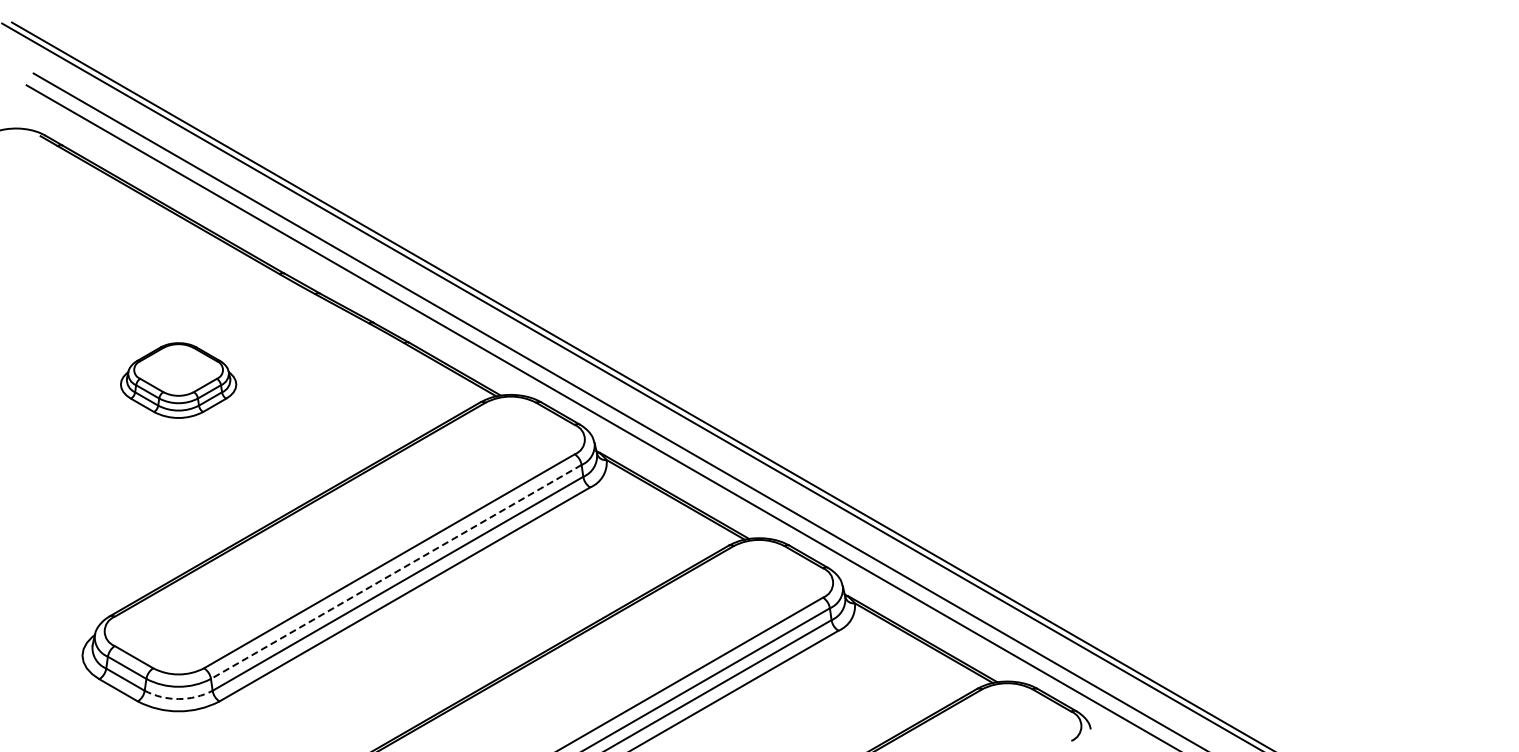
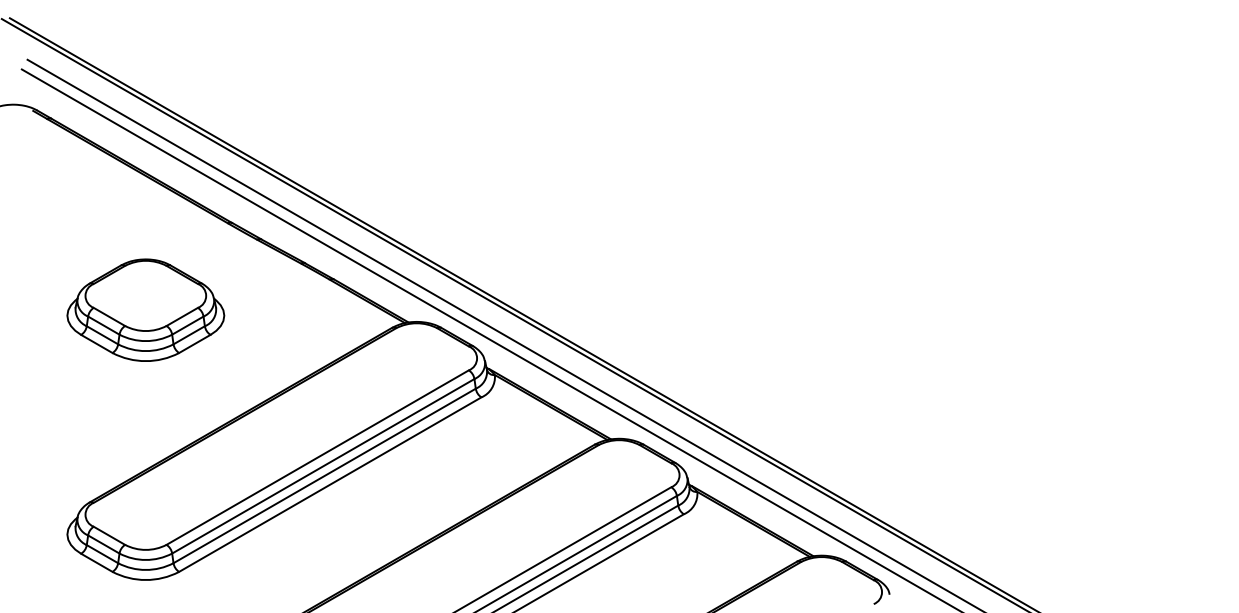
part: (178, 380) -> (145, 310), size x1.67
line: (396, 571) -> (323, 465), dashed -> solid
arc: (178, 699) -> (145, 570), dashed -> solid

